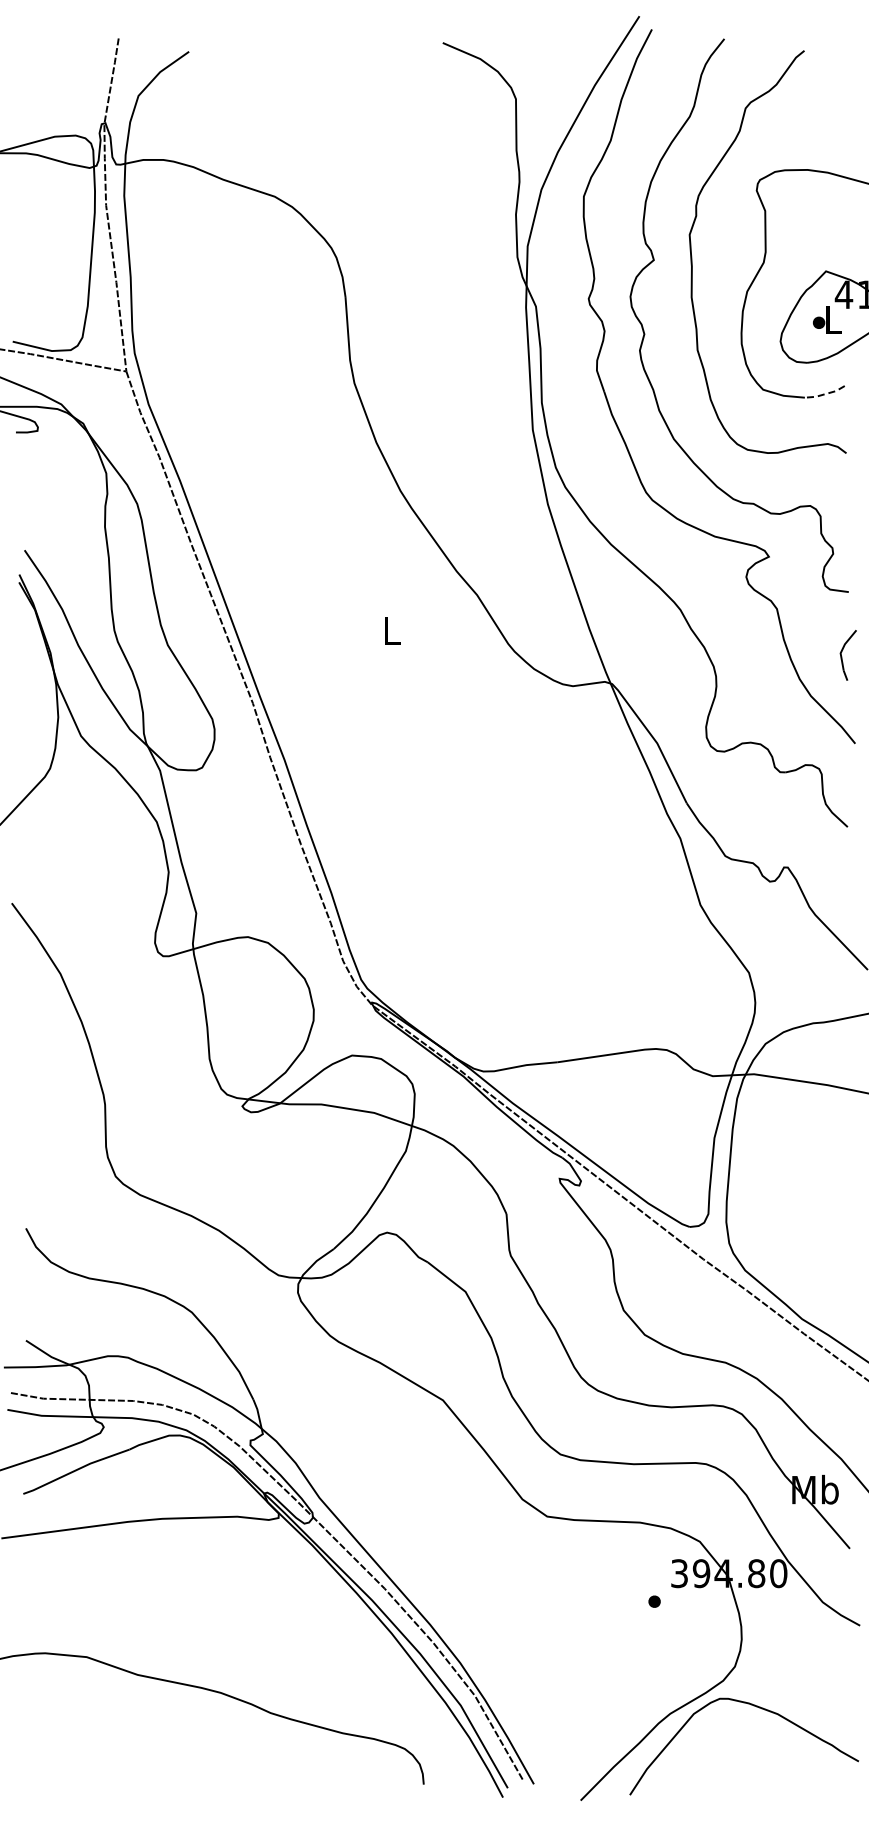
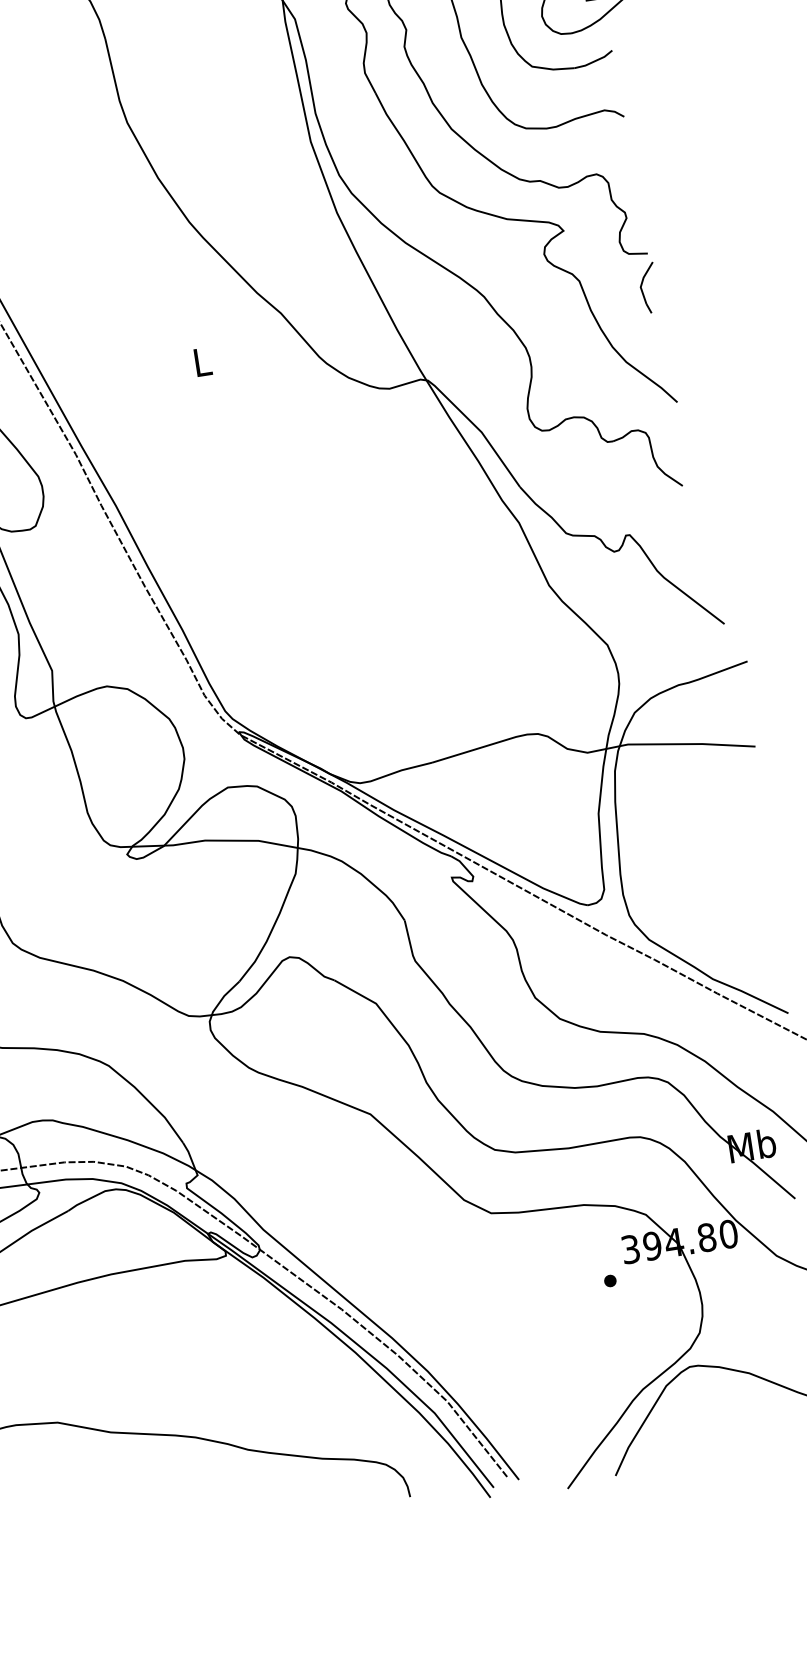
line: (825, 394) -> (594, 61), dashed -> solid
part: (847, 655) -> (647, 288), moved

